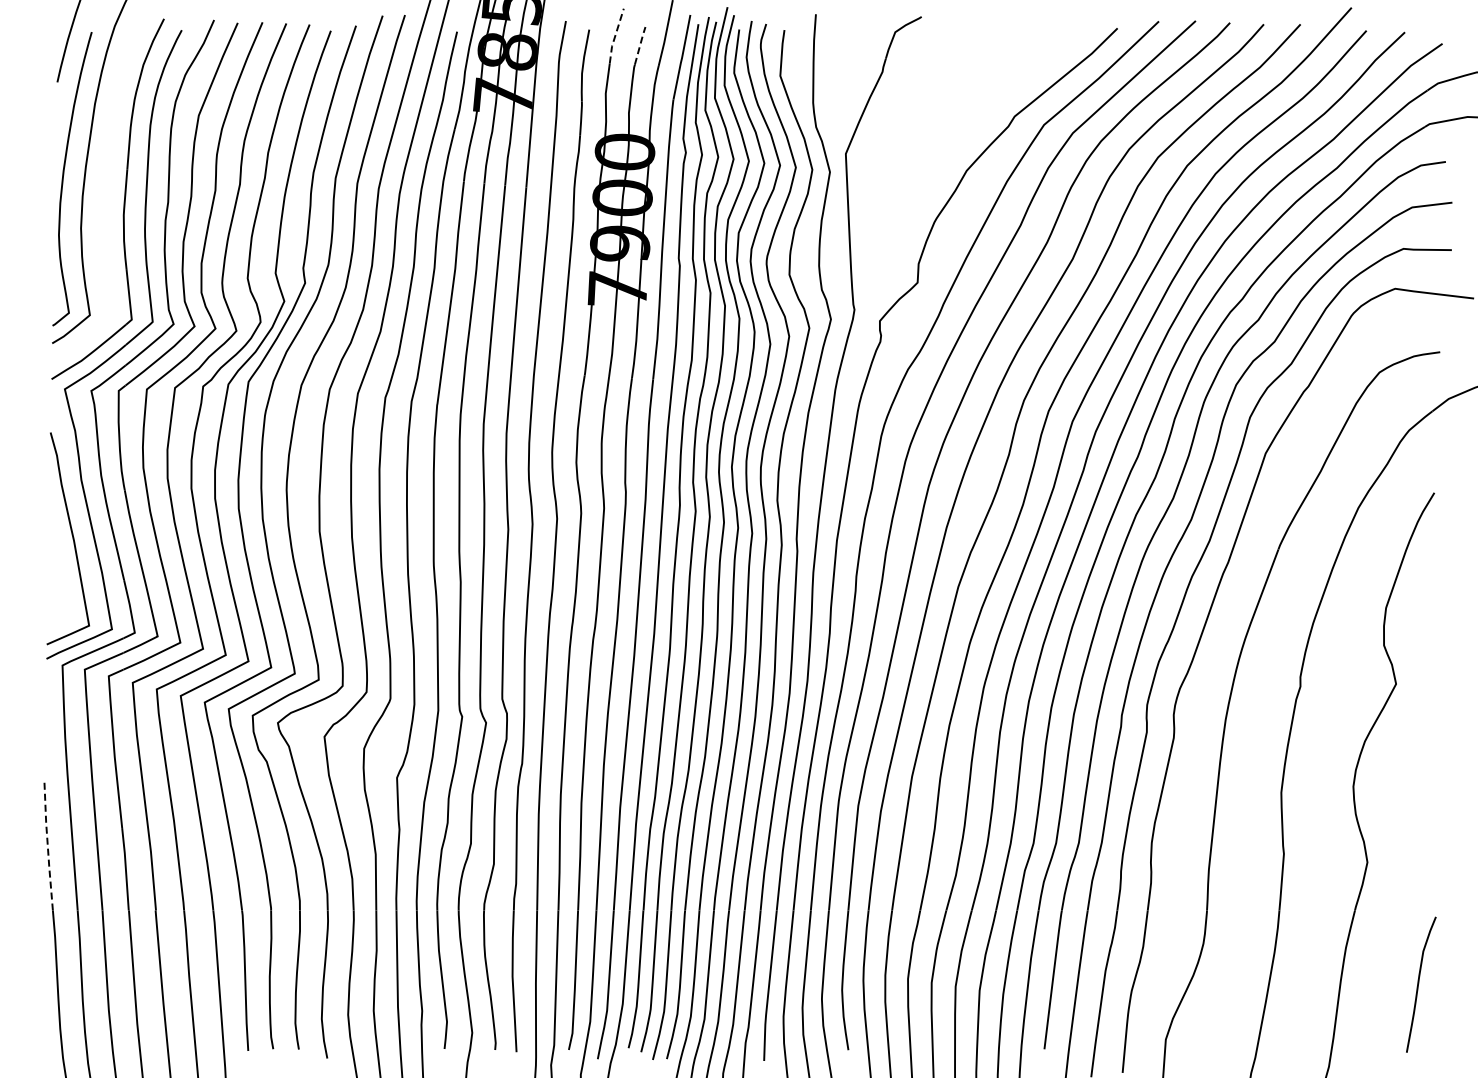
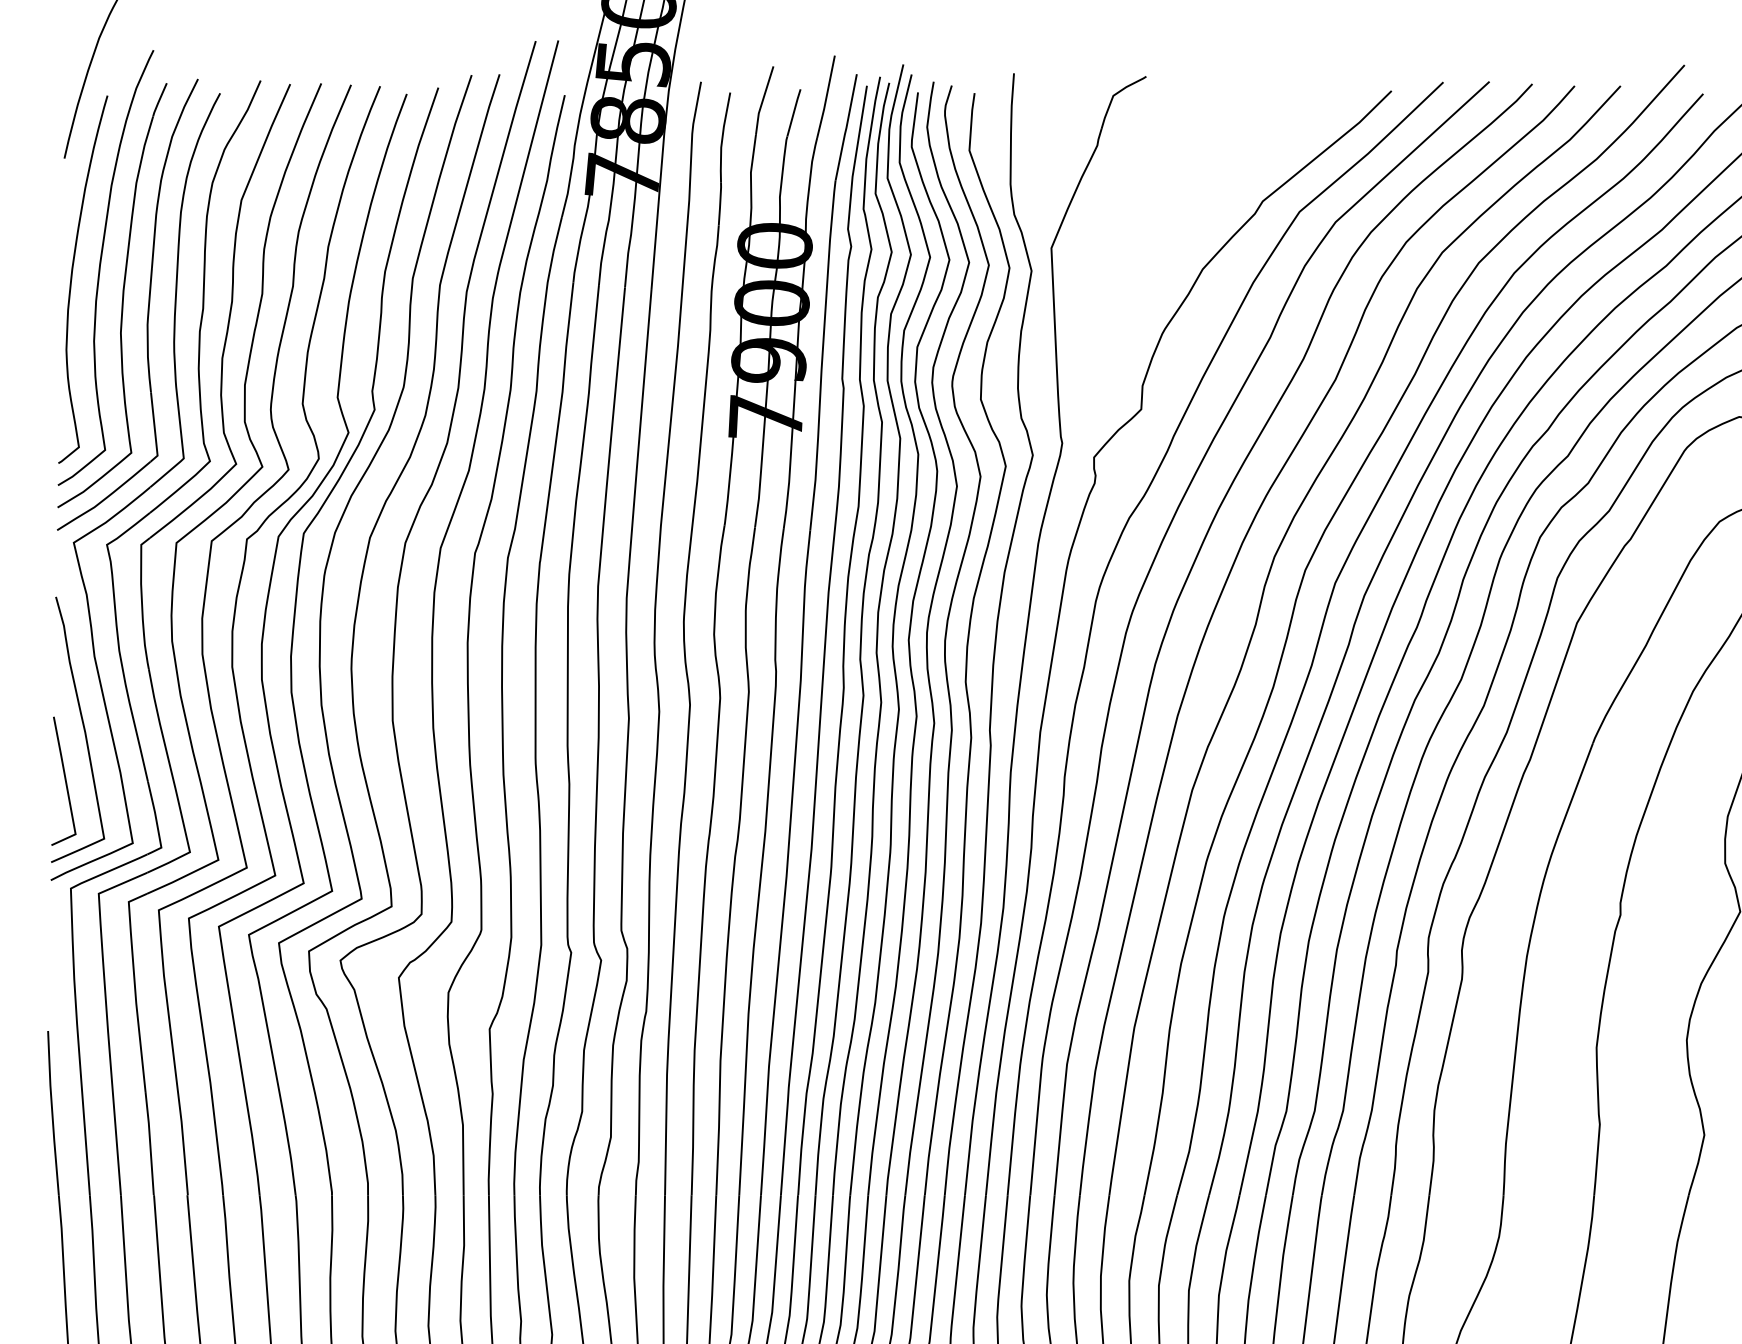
line: (615, 35) -> (763, 99), dashed -> solid
line: (640, 44) -> (794, 111), dashed -> solid
part: (103, 191) -> (122, 295), added
line: (57, 579) -> (64, 780), added
line: (47, 844) -> (52, 1112), dashed -> solid

